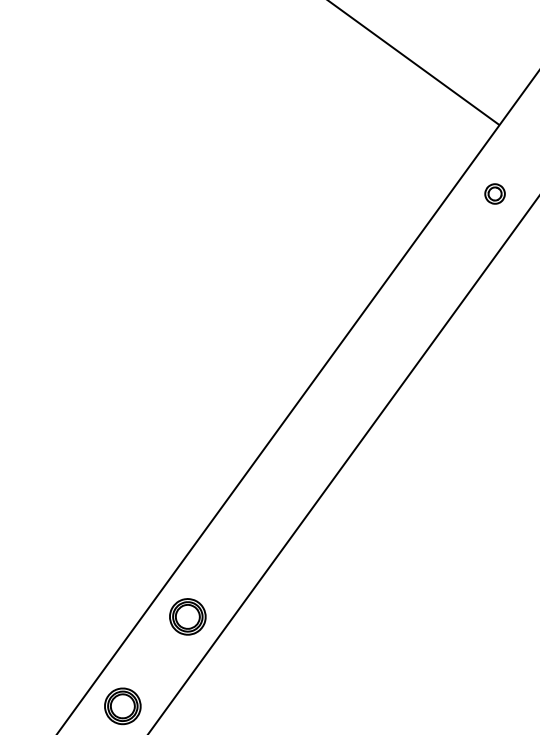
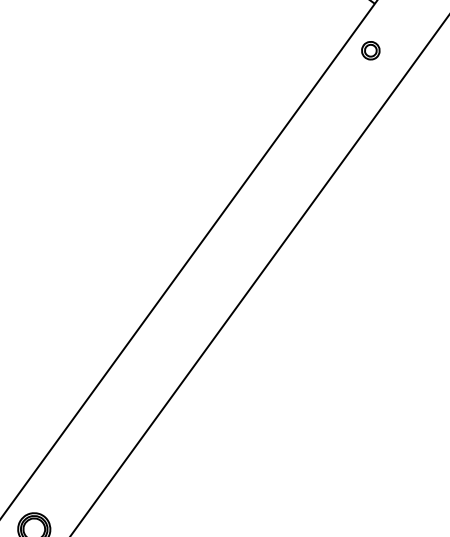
part: (494, 193) -> (370, 50), moved
part: (187, 616) -> (92, 448), removed

